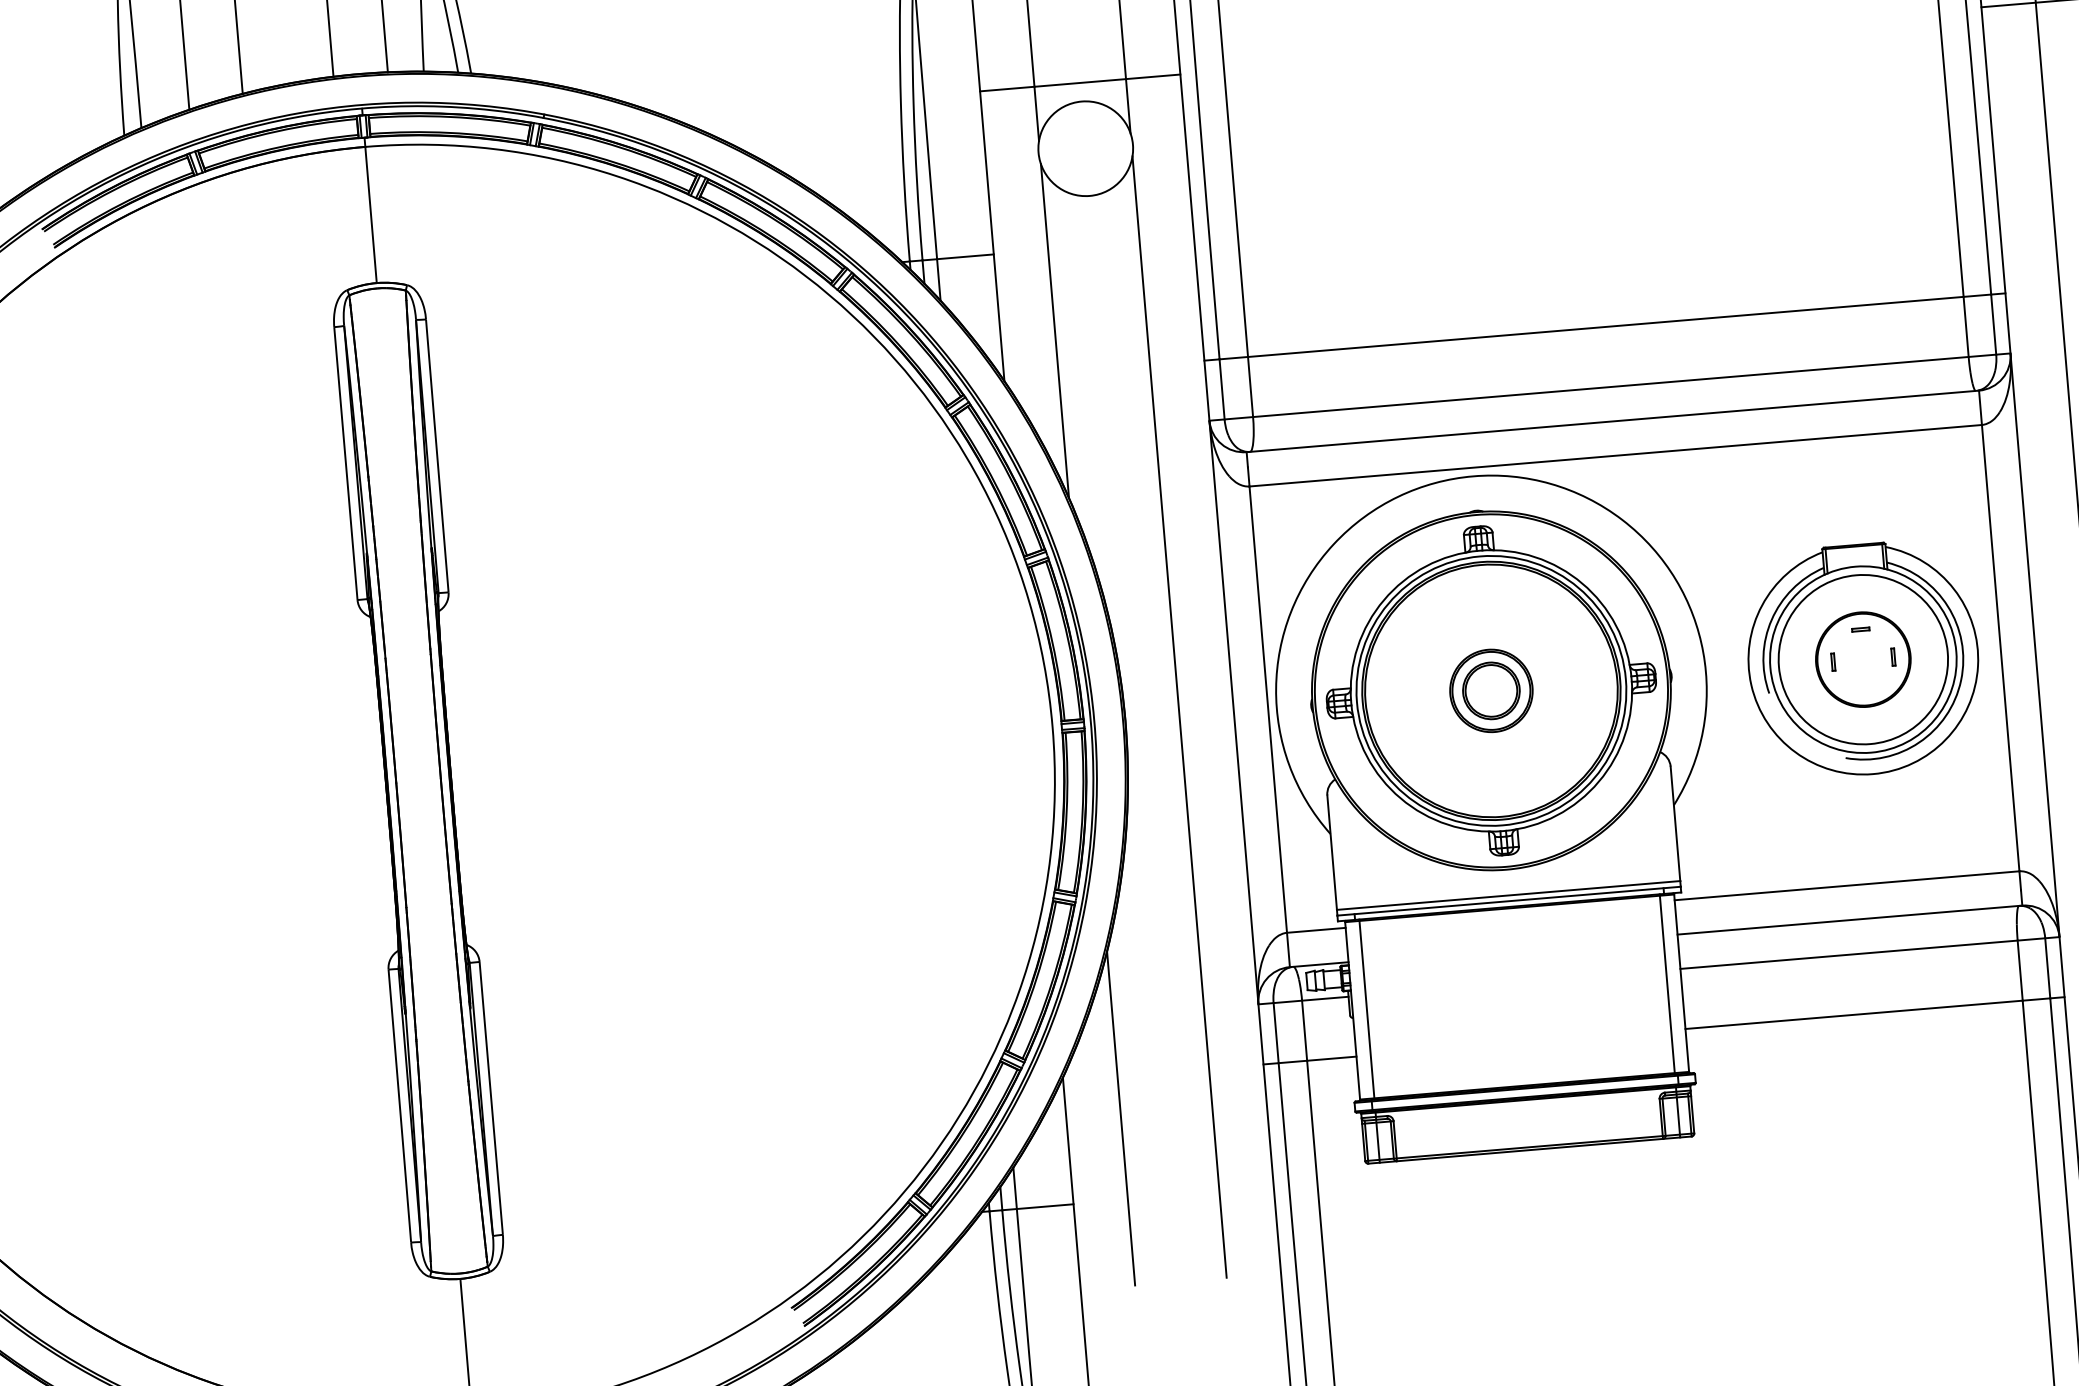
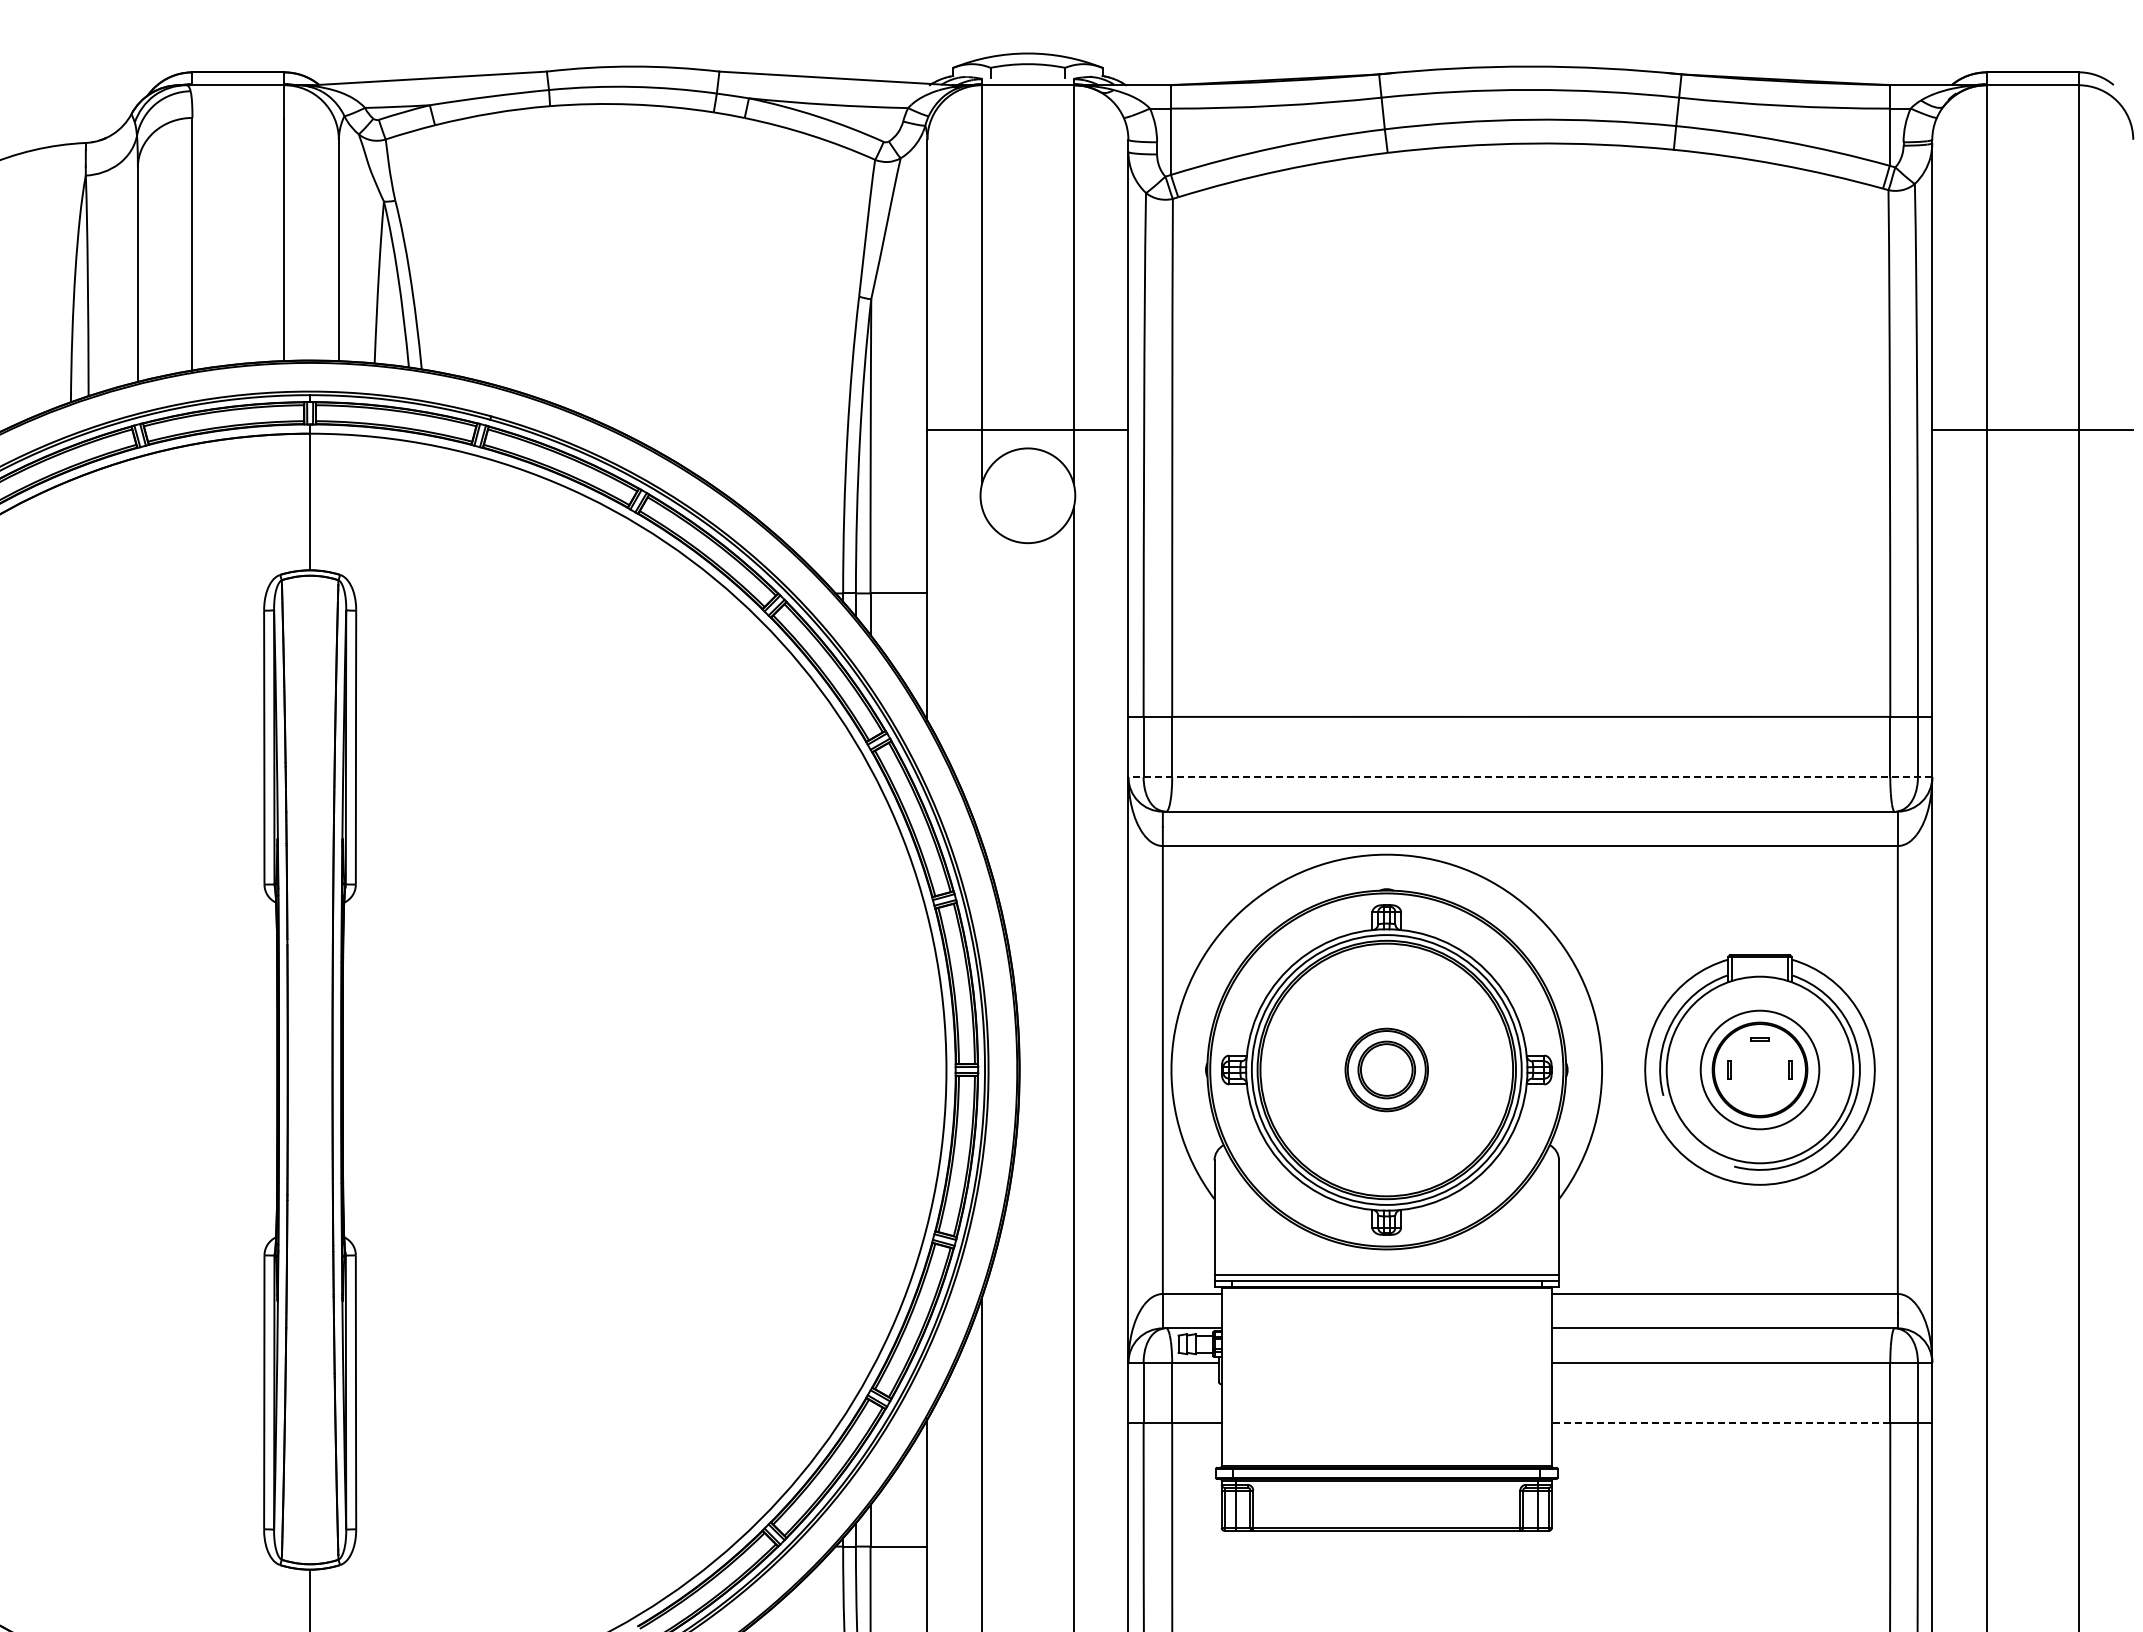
line: (1054, 330) -> (981, 674), removed
line: (1610, 387) -> (1530, 777), solid -> dashed
circle: (1862, 659) -> (1759, 1069), size x0.7
line: (1667, 983) -> (1537, 1376), removed
line: (1367, 1008) -> (1236, 1376), removed
line: (1853, 1015) -> (1720, 1423), solid -> dashed

